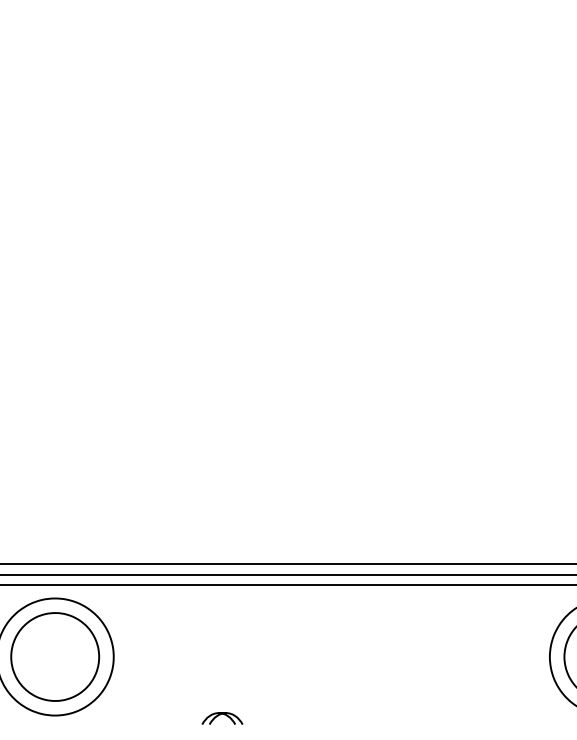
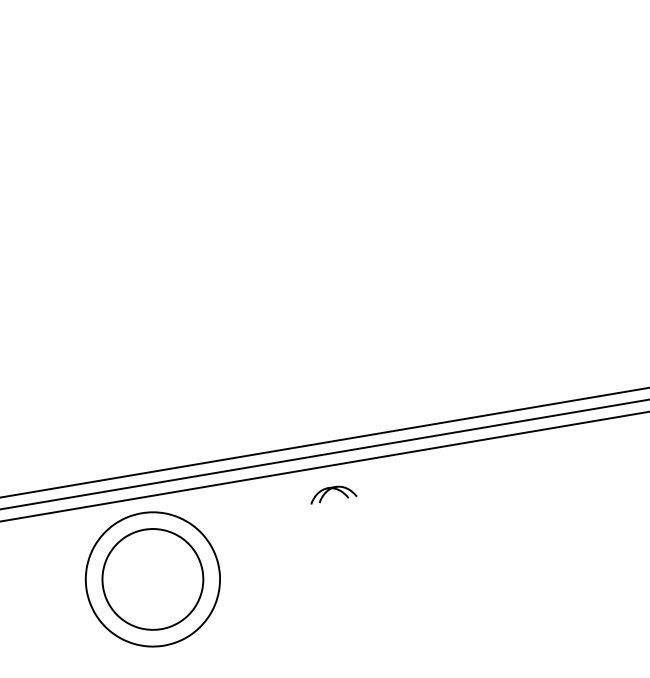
part: (222, 718) -> (332, 493), moved

